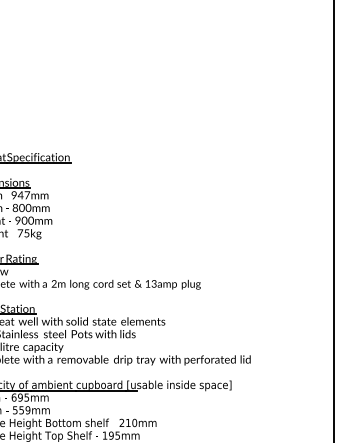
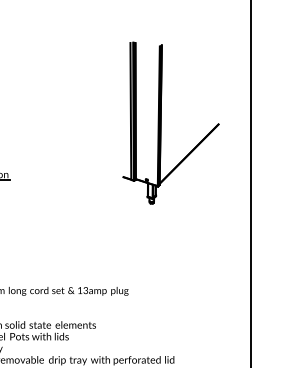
part: (236, 100) -> (161, 122), added

